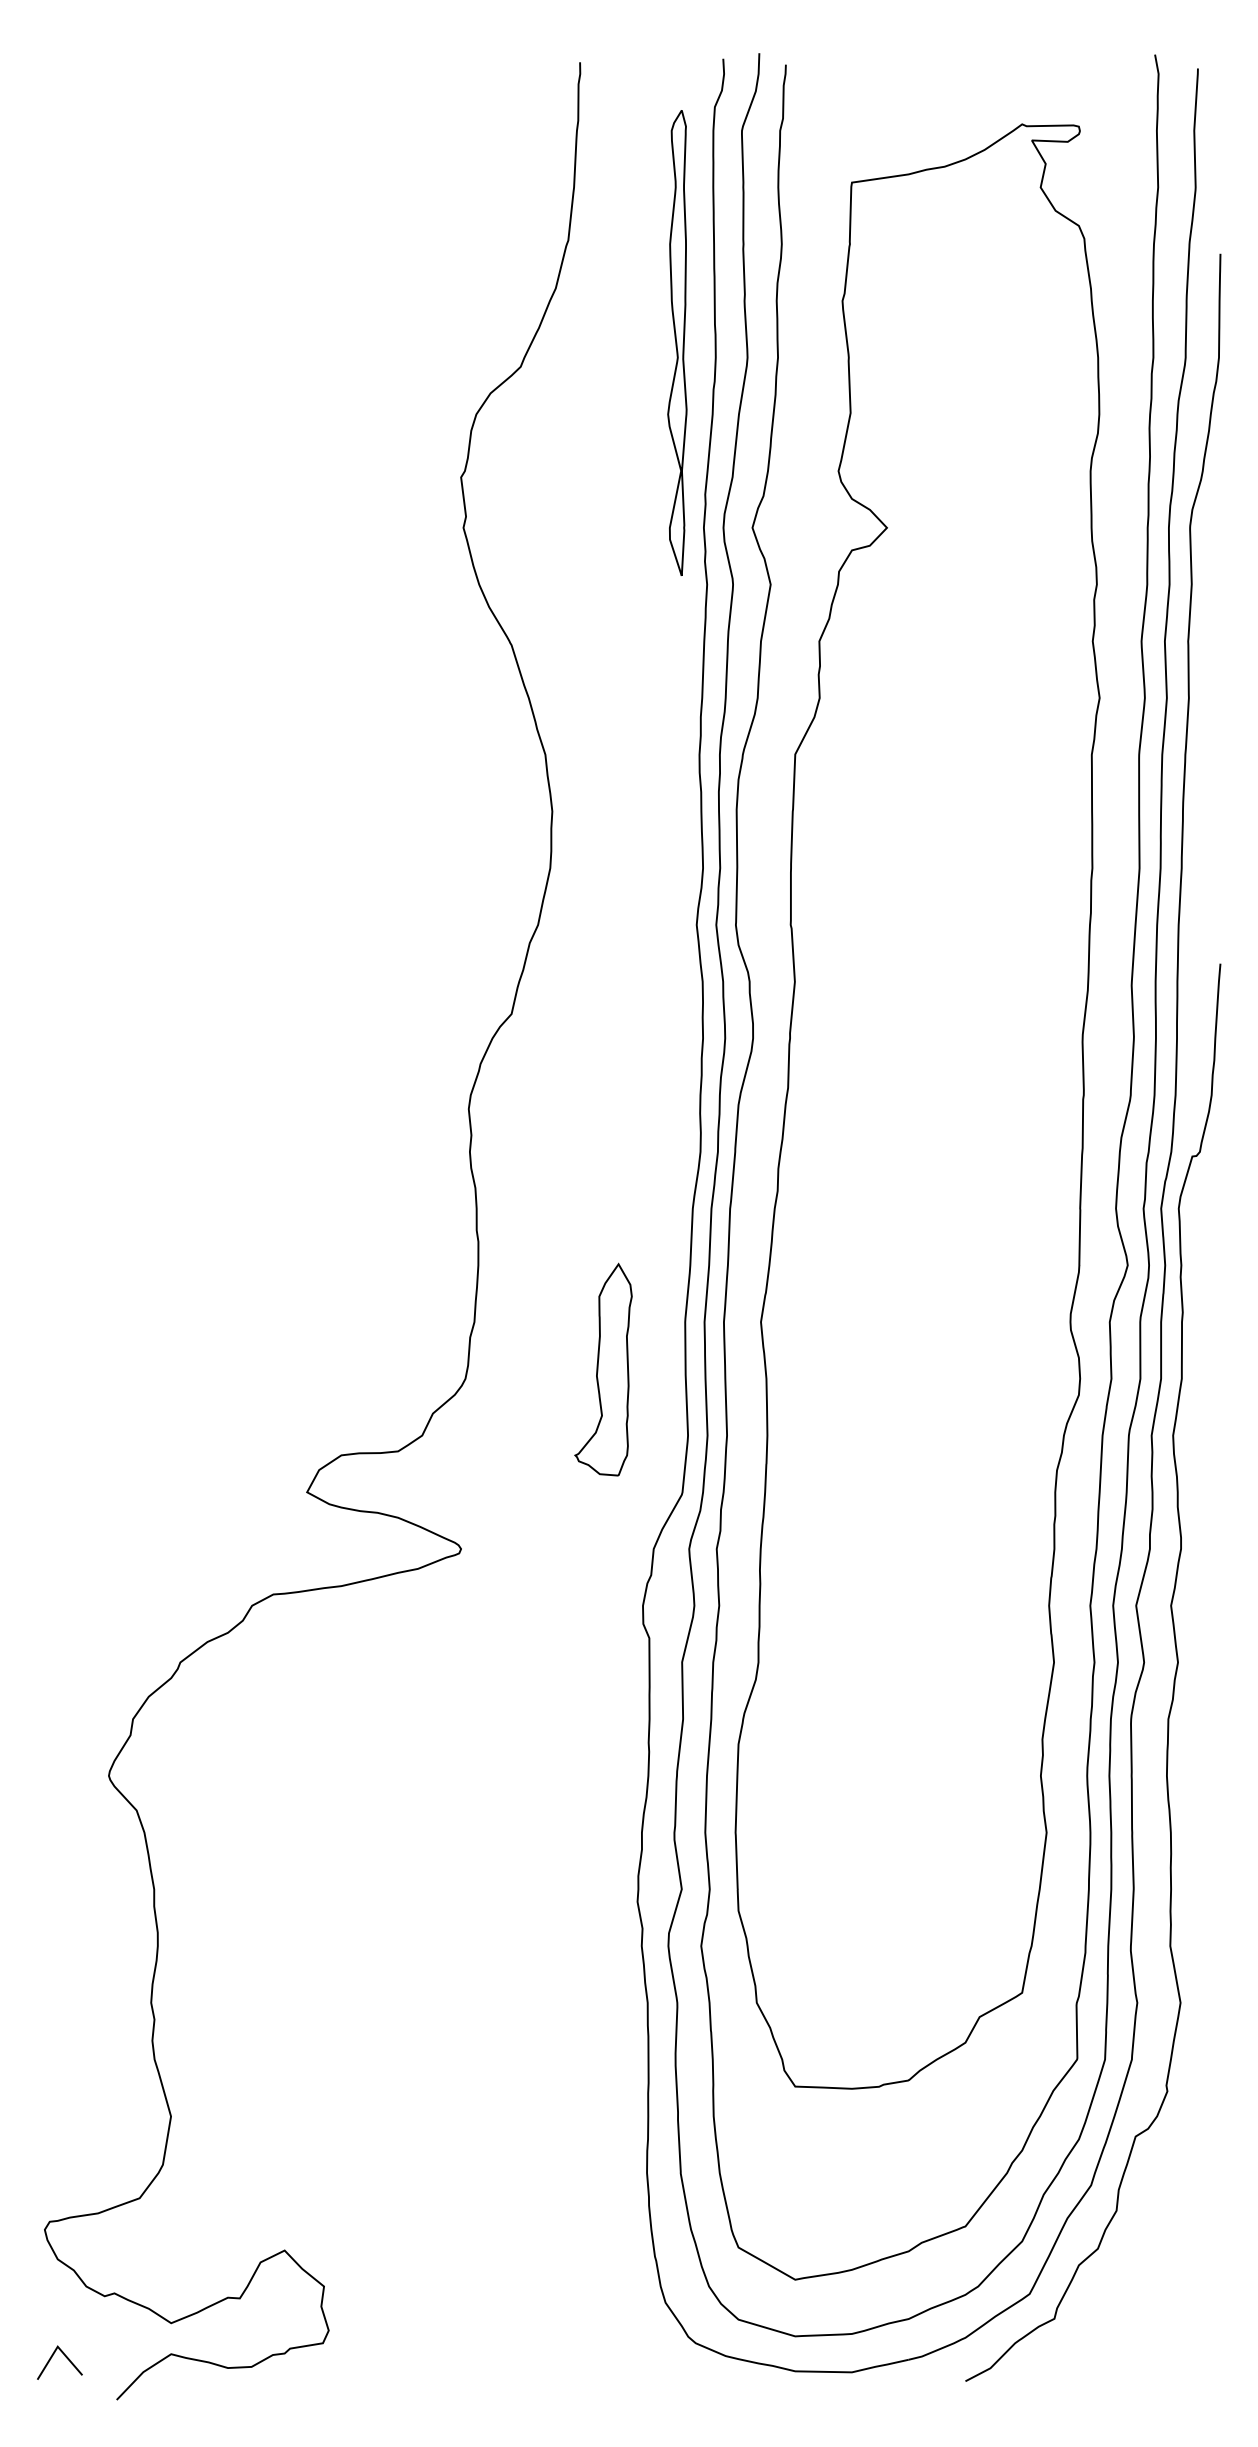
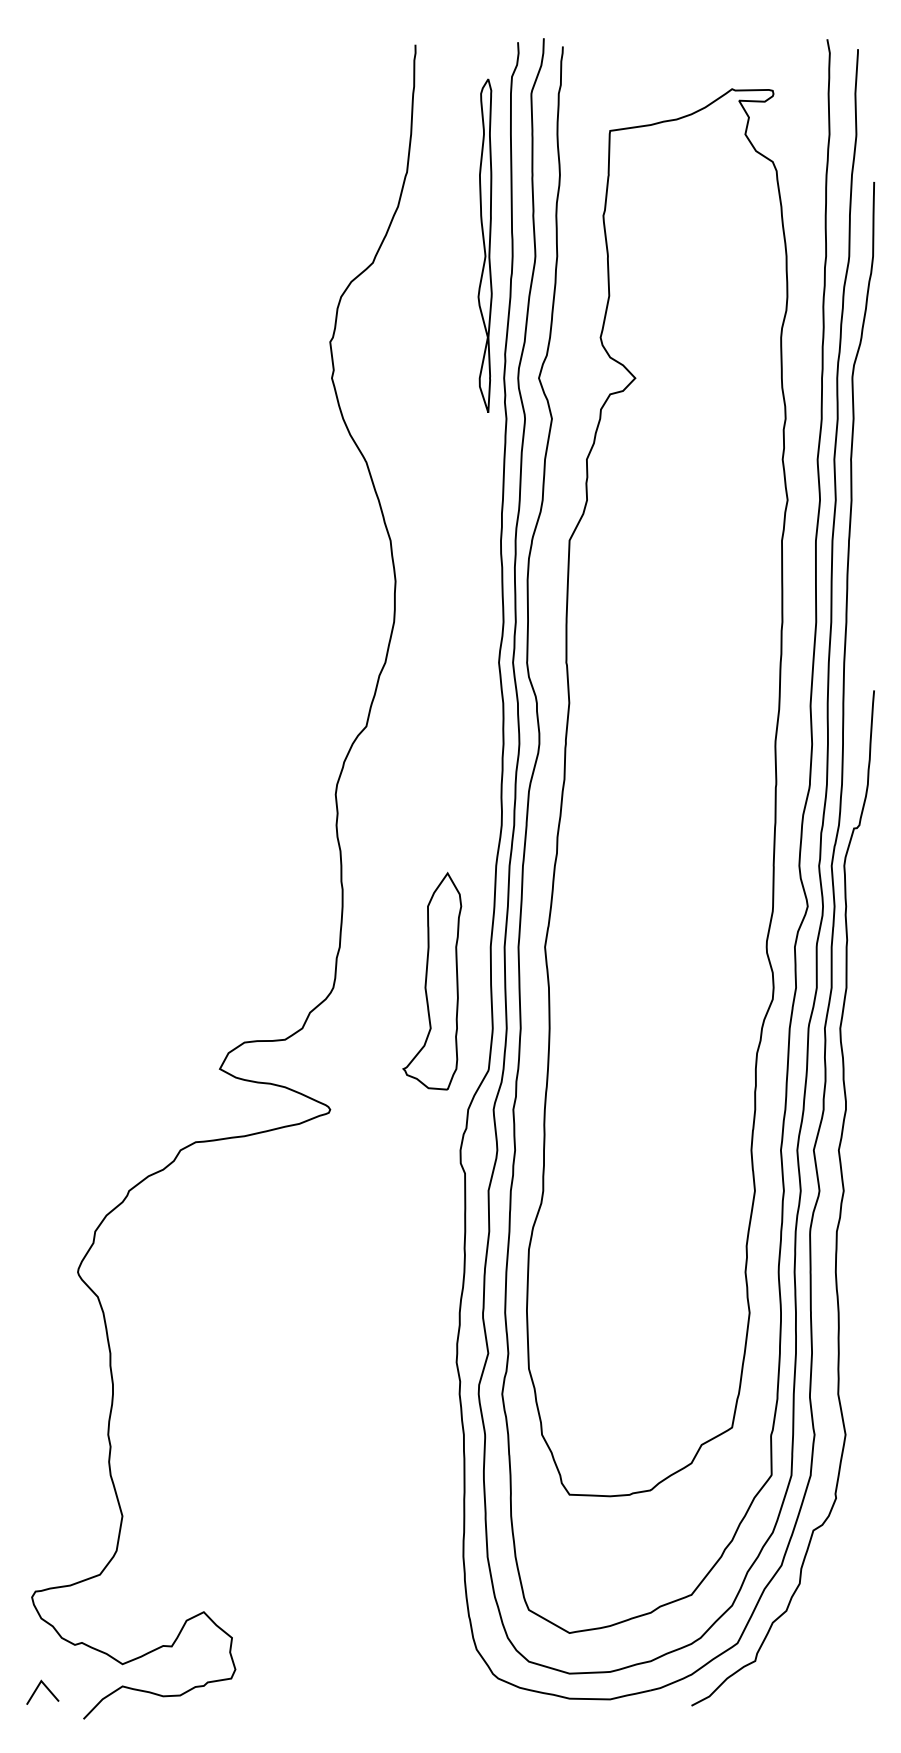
part: (603, 1369) -> (432, 981), size x1.43

